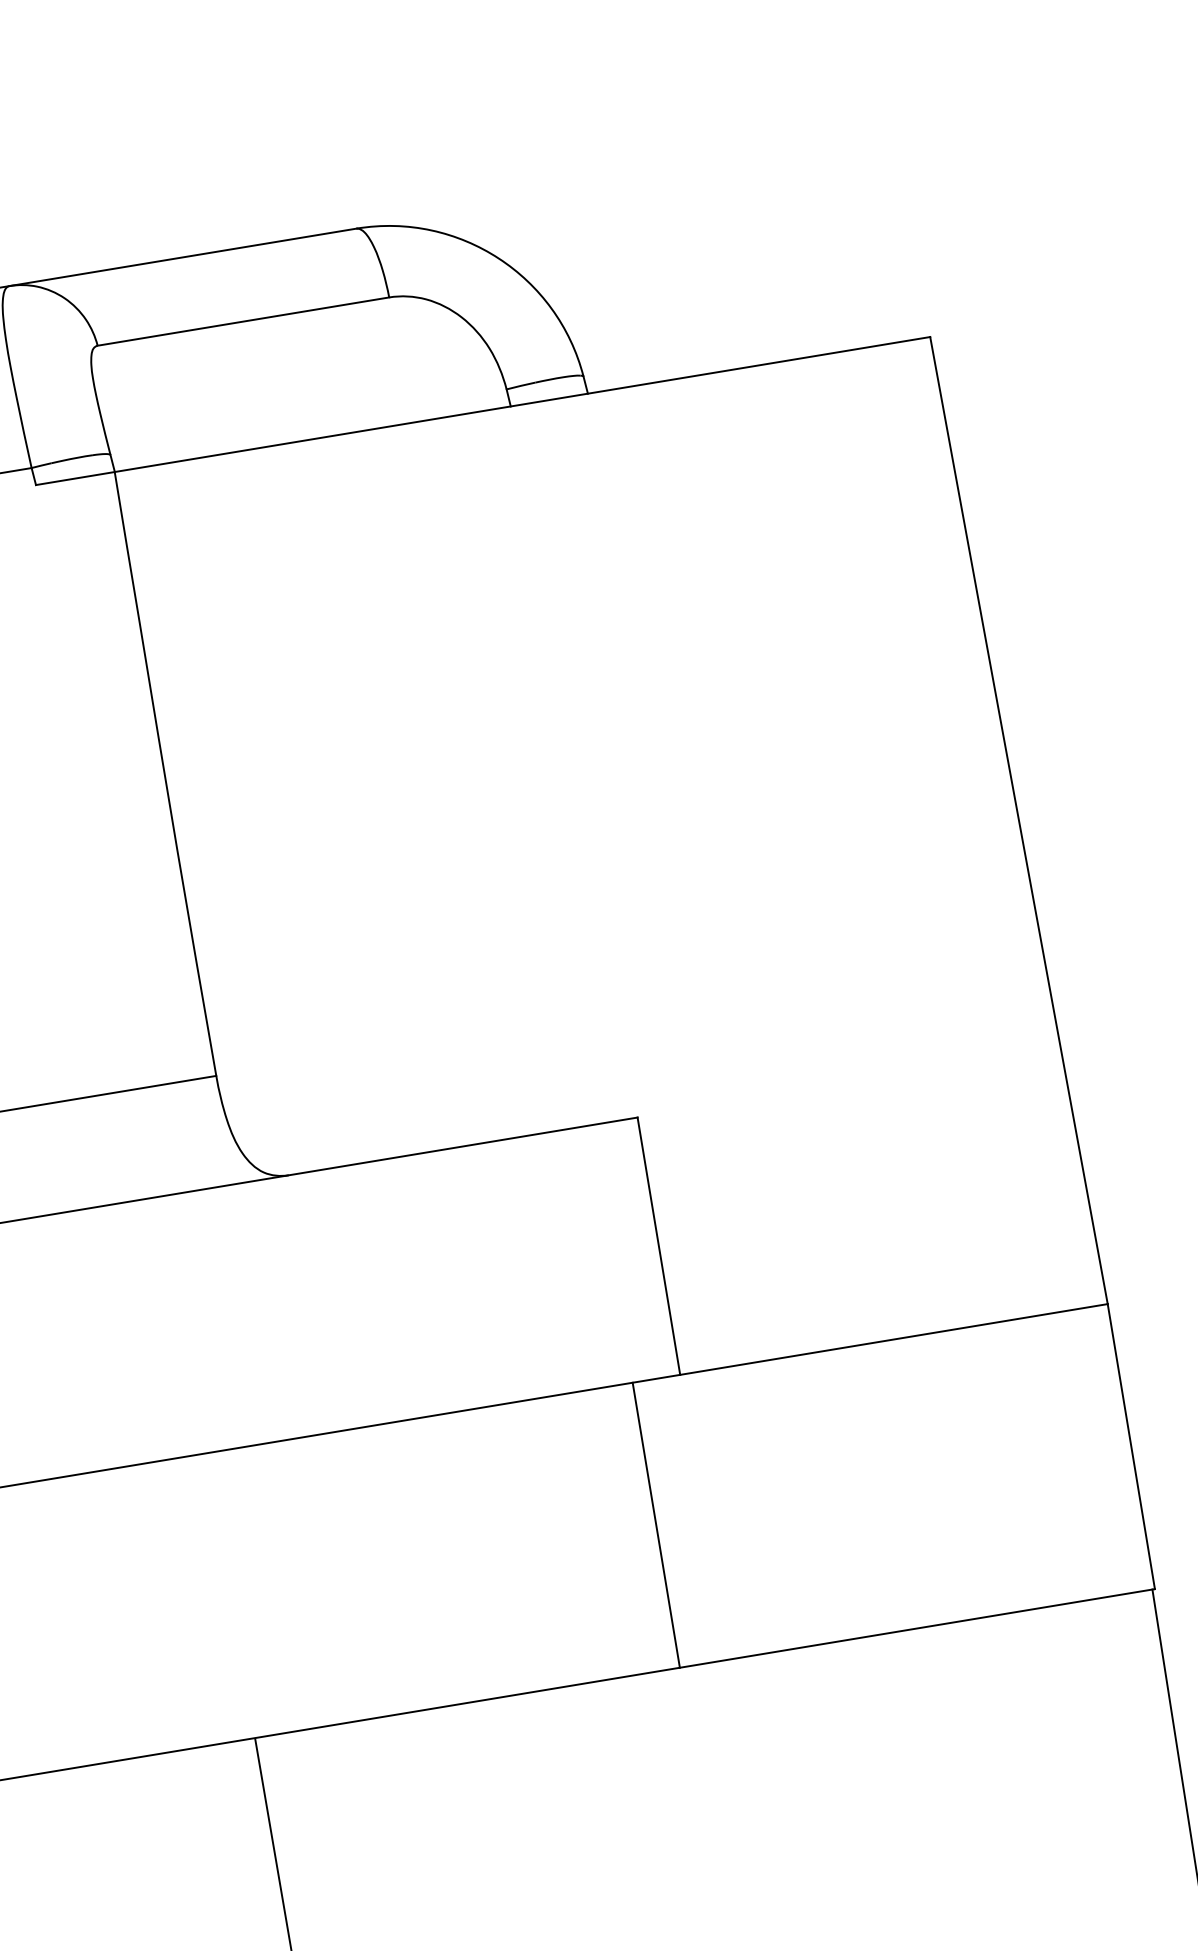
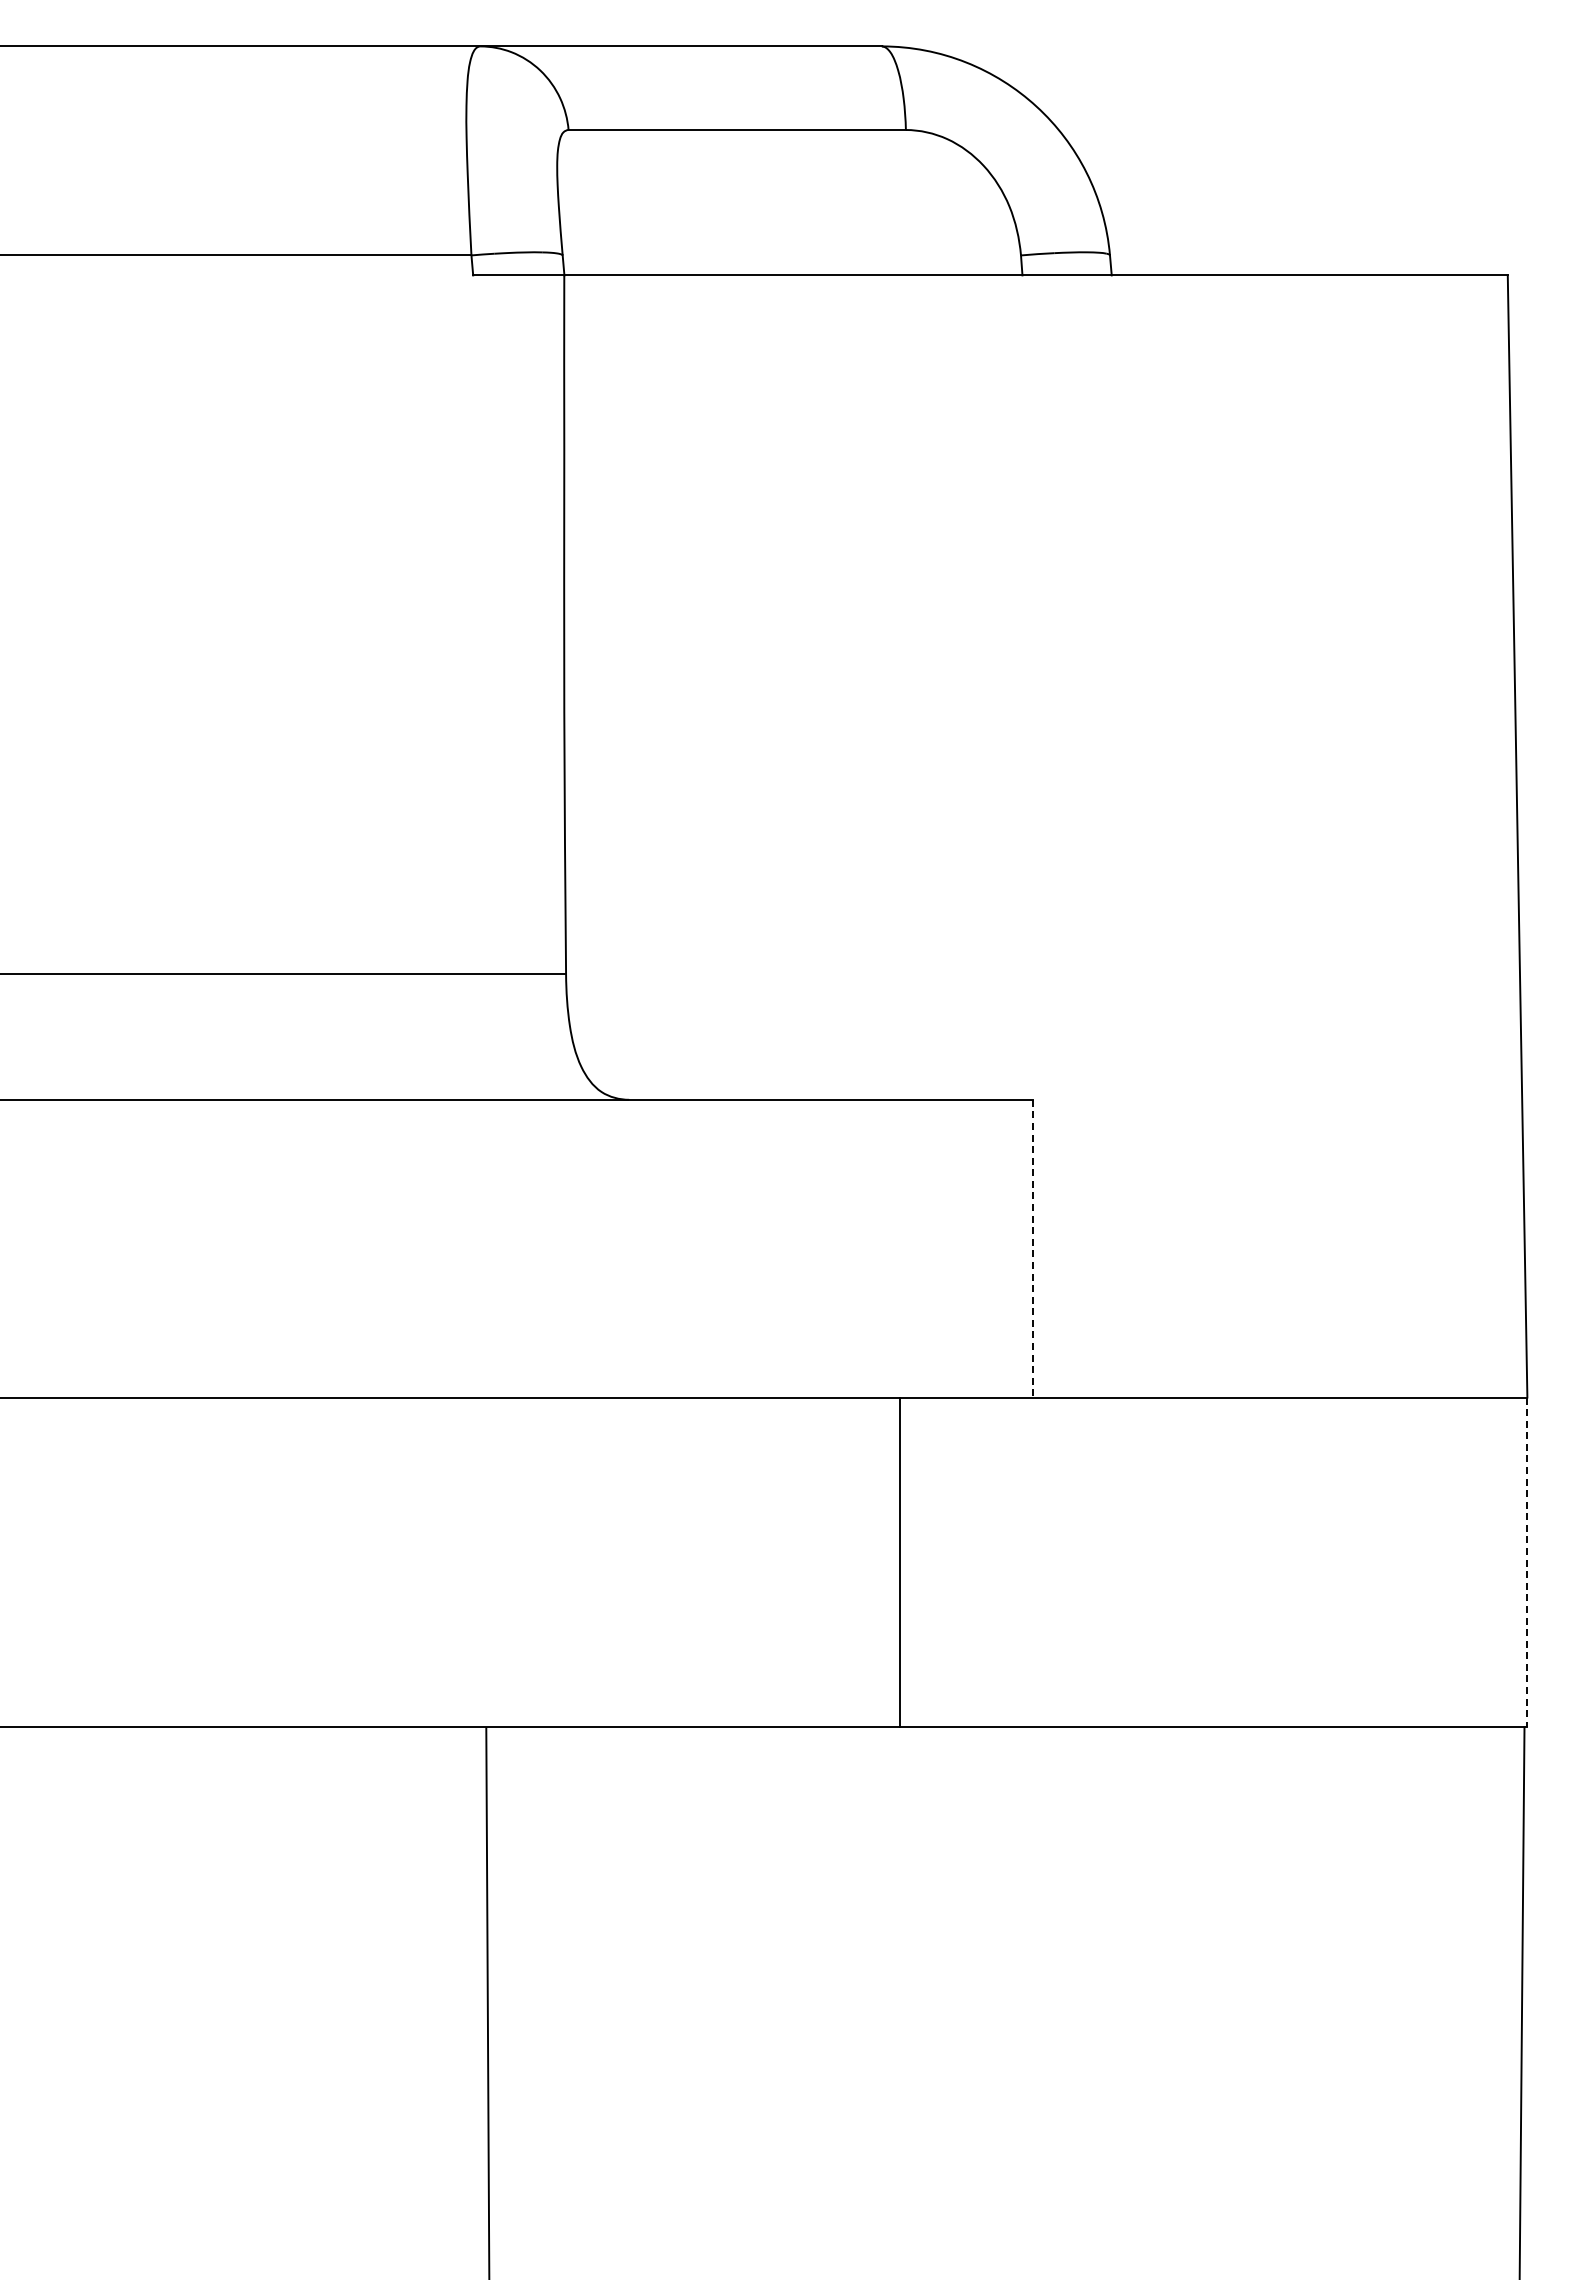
line: (658, 1246) -> (1032, 1248), solid -> dashed
line: (1131, 1446) -> (1527, 1562), solid -> dashed
line: (656, 1525) -> (899, 1562), moved

